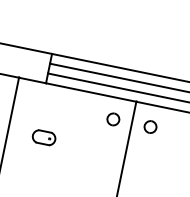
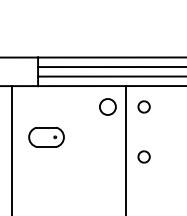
part: (113, 118) -> (107, 106), size x1.4
part: (43, 137) -> (46, 137), size x1.6
part: (139, 177) -> (143, 156), added

